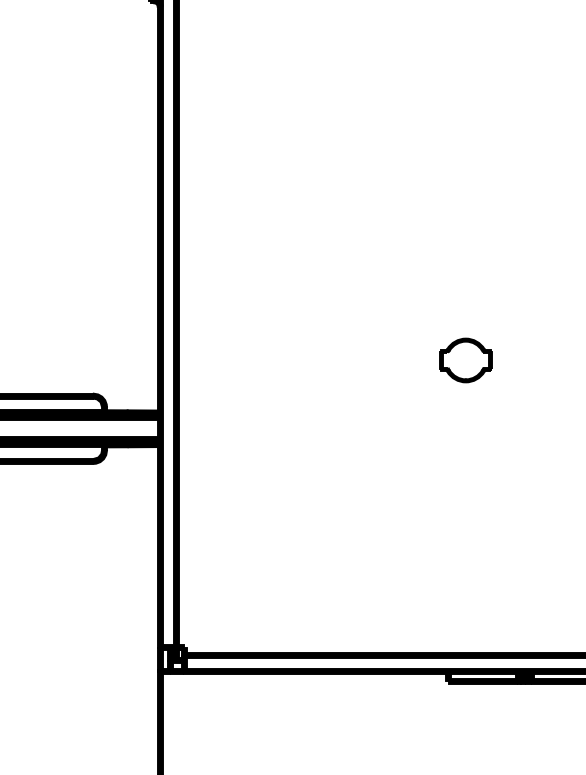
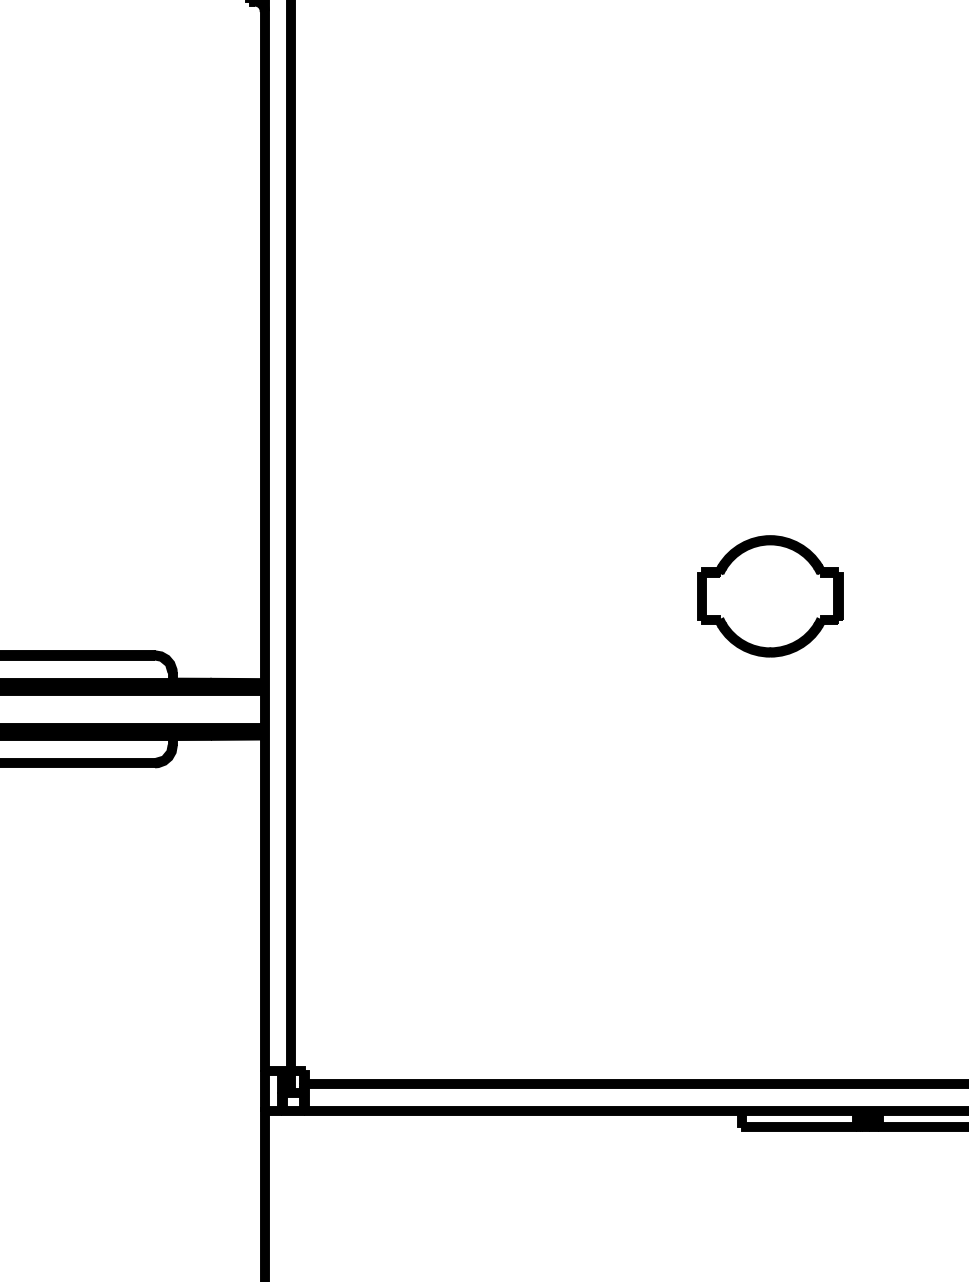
part: (465, 360) -> (769, 596), size x1.67

